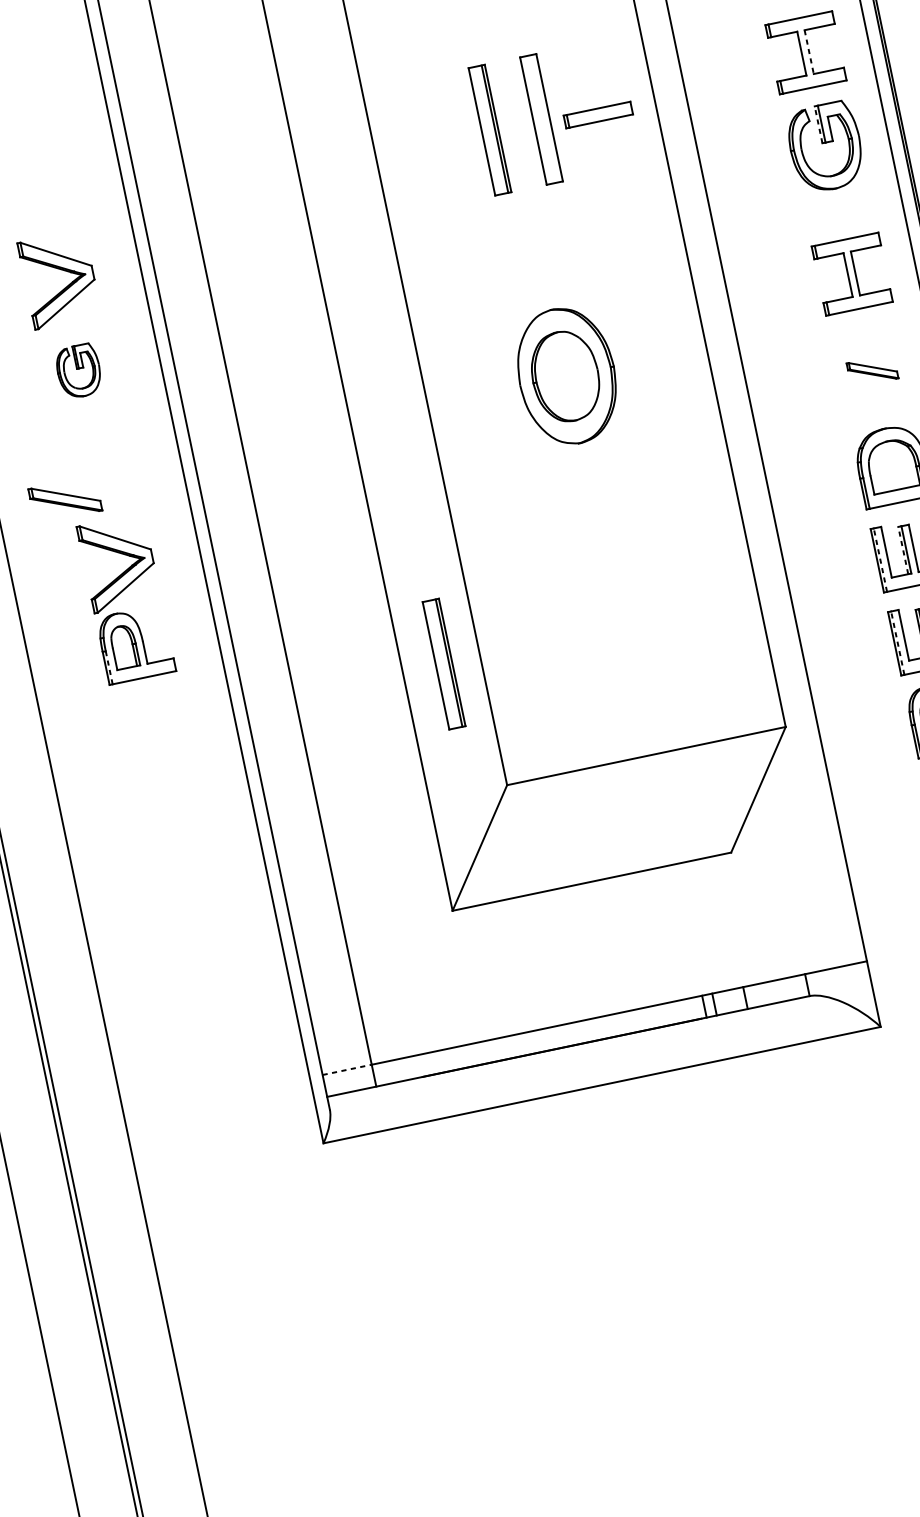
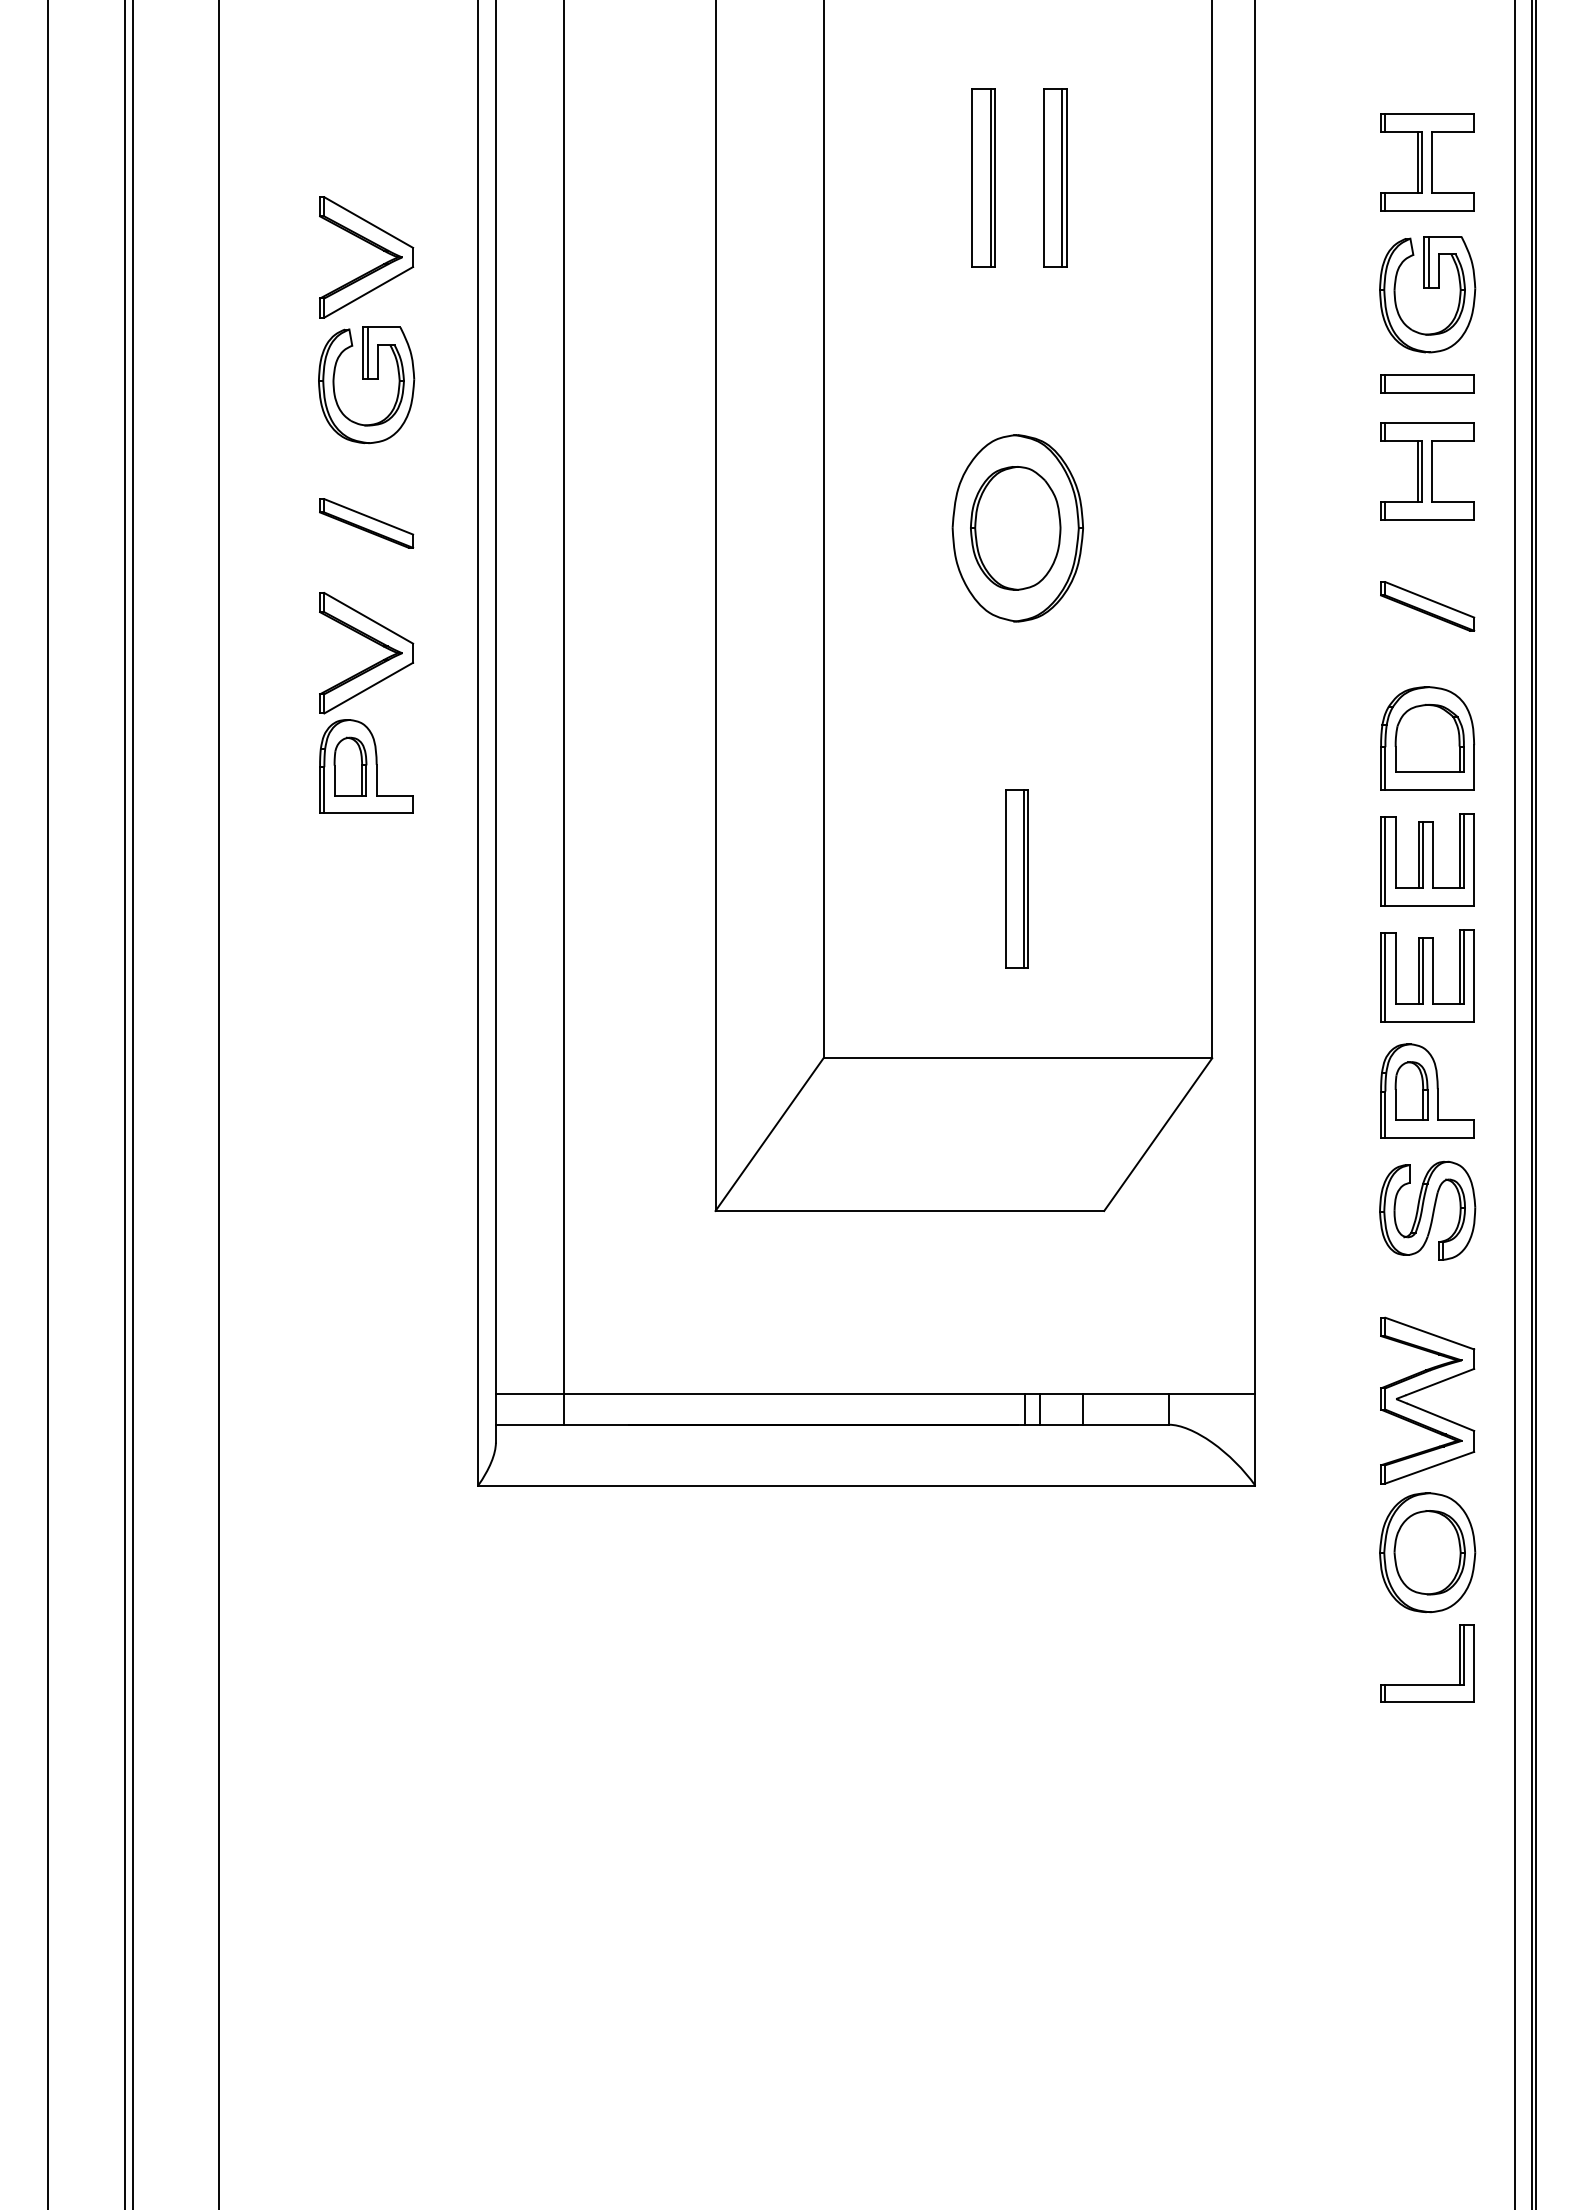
line: (809, 51) -> (1432, 162), dashed -> solid
line: (798, 54) -> (1417, 162), added
part: (598, 114) -> (1427, 383), moved
line: (546, 118) -> (1062, 177), added
line: (818, 124) -> (1424, 262), dashed -> solid
line: (845, 275) -> (1417, 471), added
part: (872, 370) -> (1427, 606), size x1.43
part: (78, 371) -> (366, 385), size x1.67
part: (65, 499) -> (366, 523), moved
line: (903, 550) -> (1418, 855), dashed -> solid
line: (880, 560) -> (1385, 861), dashed -> solid
line: (897, 643) -> (1385, 977), dashed -> solid
part: (443, 663) -> (1016, 878), moved
line: (109, 667) -> (324, 789), dashed -> solid
line: (347, 1070) -> (530, 1394), dashed -> solid

